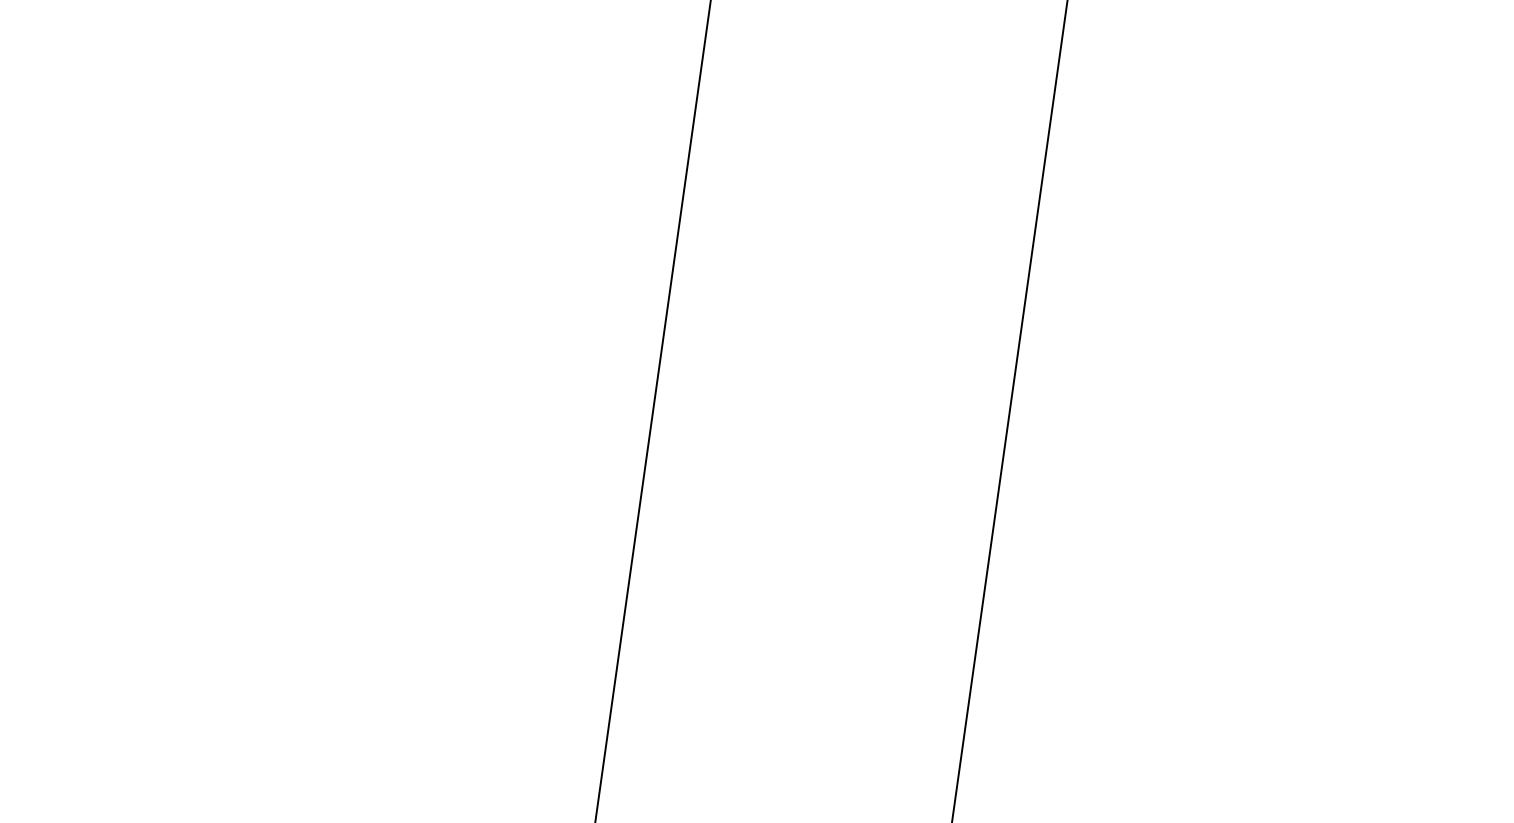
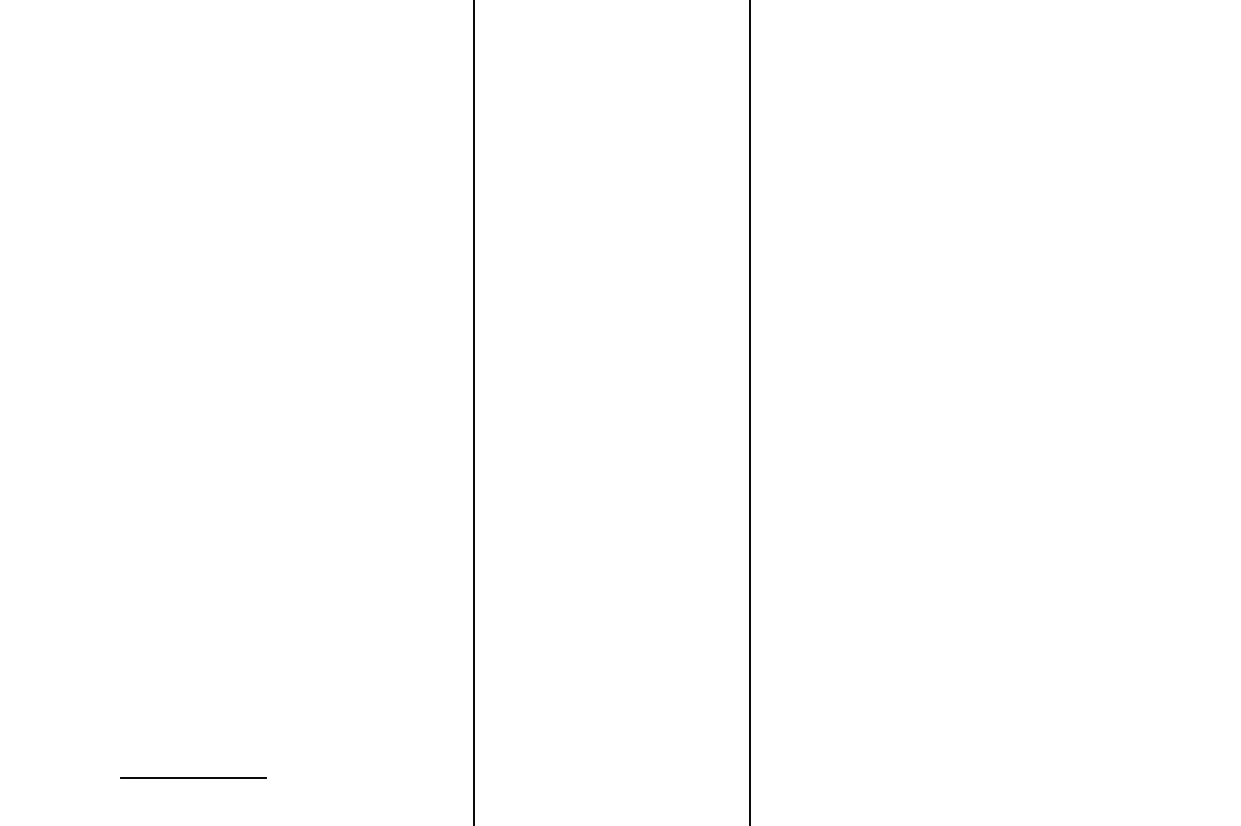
line: (249, 697) -> (193, 777), added

